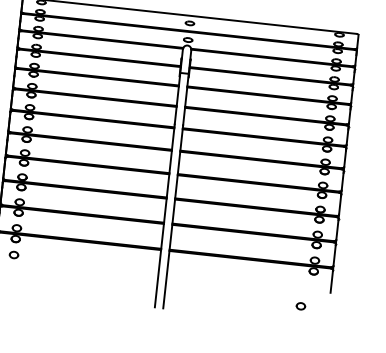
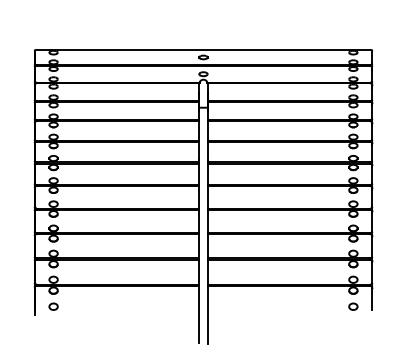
part: (301, 306) -> (353, 306), moved

